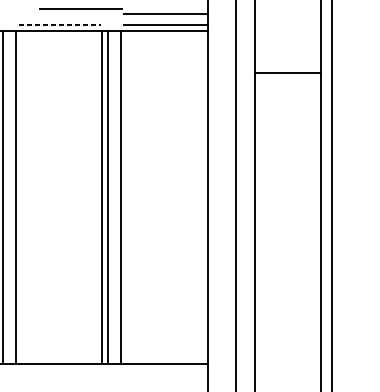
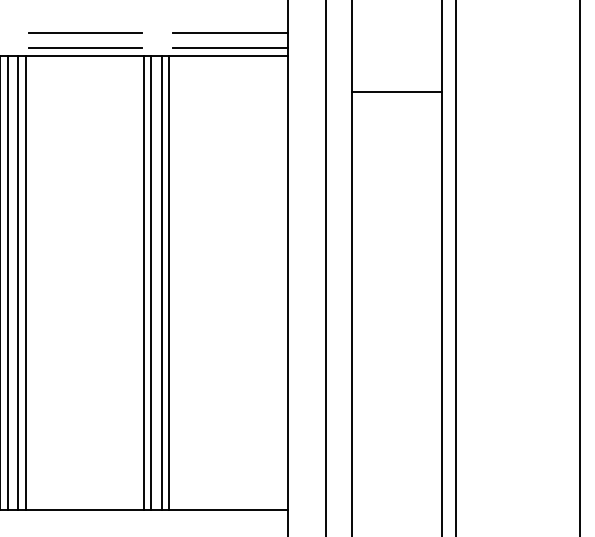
line: (81, 8) -> (85, 32), moved
line: (60, 25) -> (86, 48), dashed -> solid
line: (287, 72) -> (396, 91), moved
line: (9, 197) -> (17, 282), added
line: (115, 197) -> (161, 282), added

